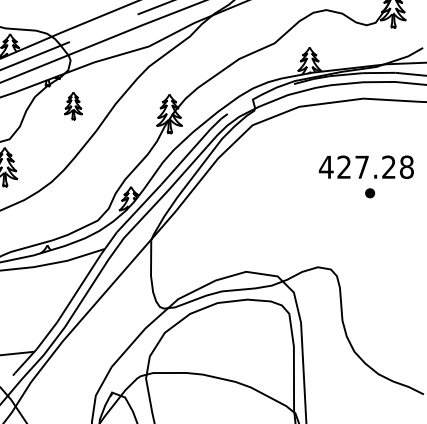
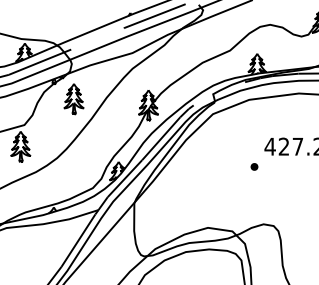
part: (73, 106) -> (74, 99), size x1.43
part: (370, 193) -> (254, 167), moved

